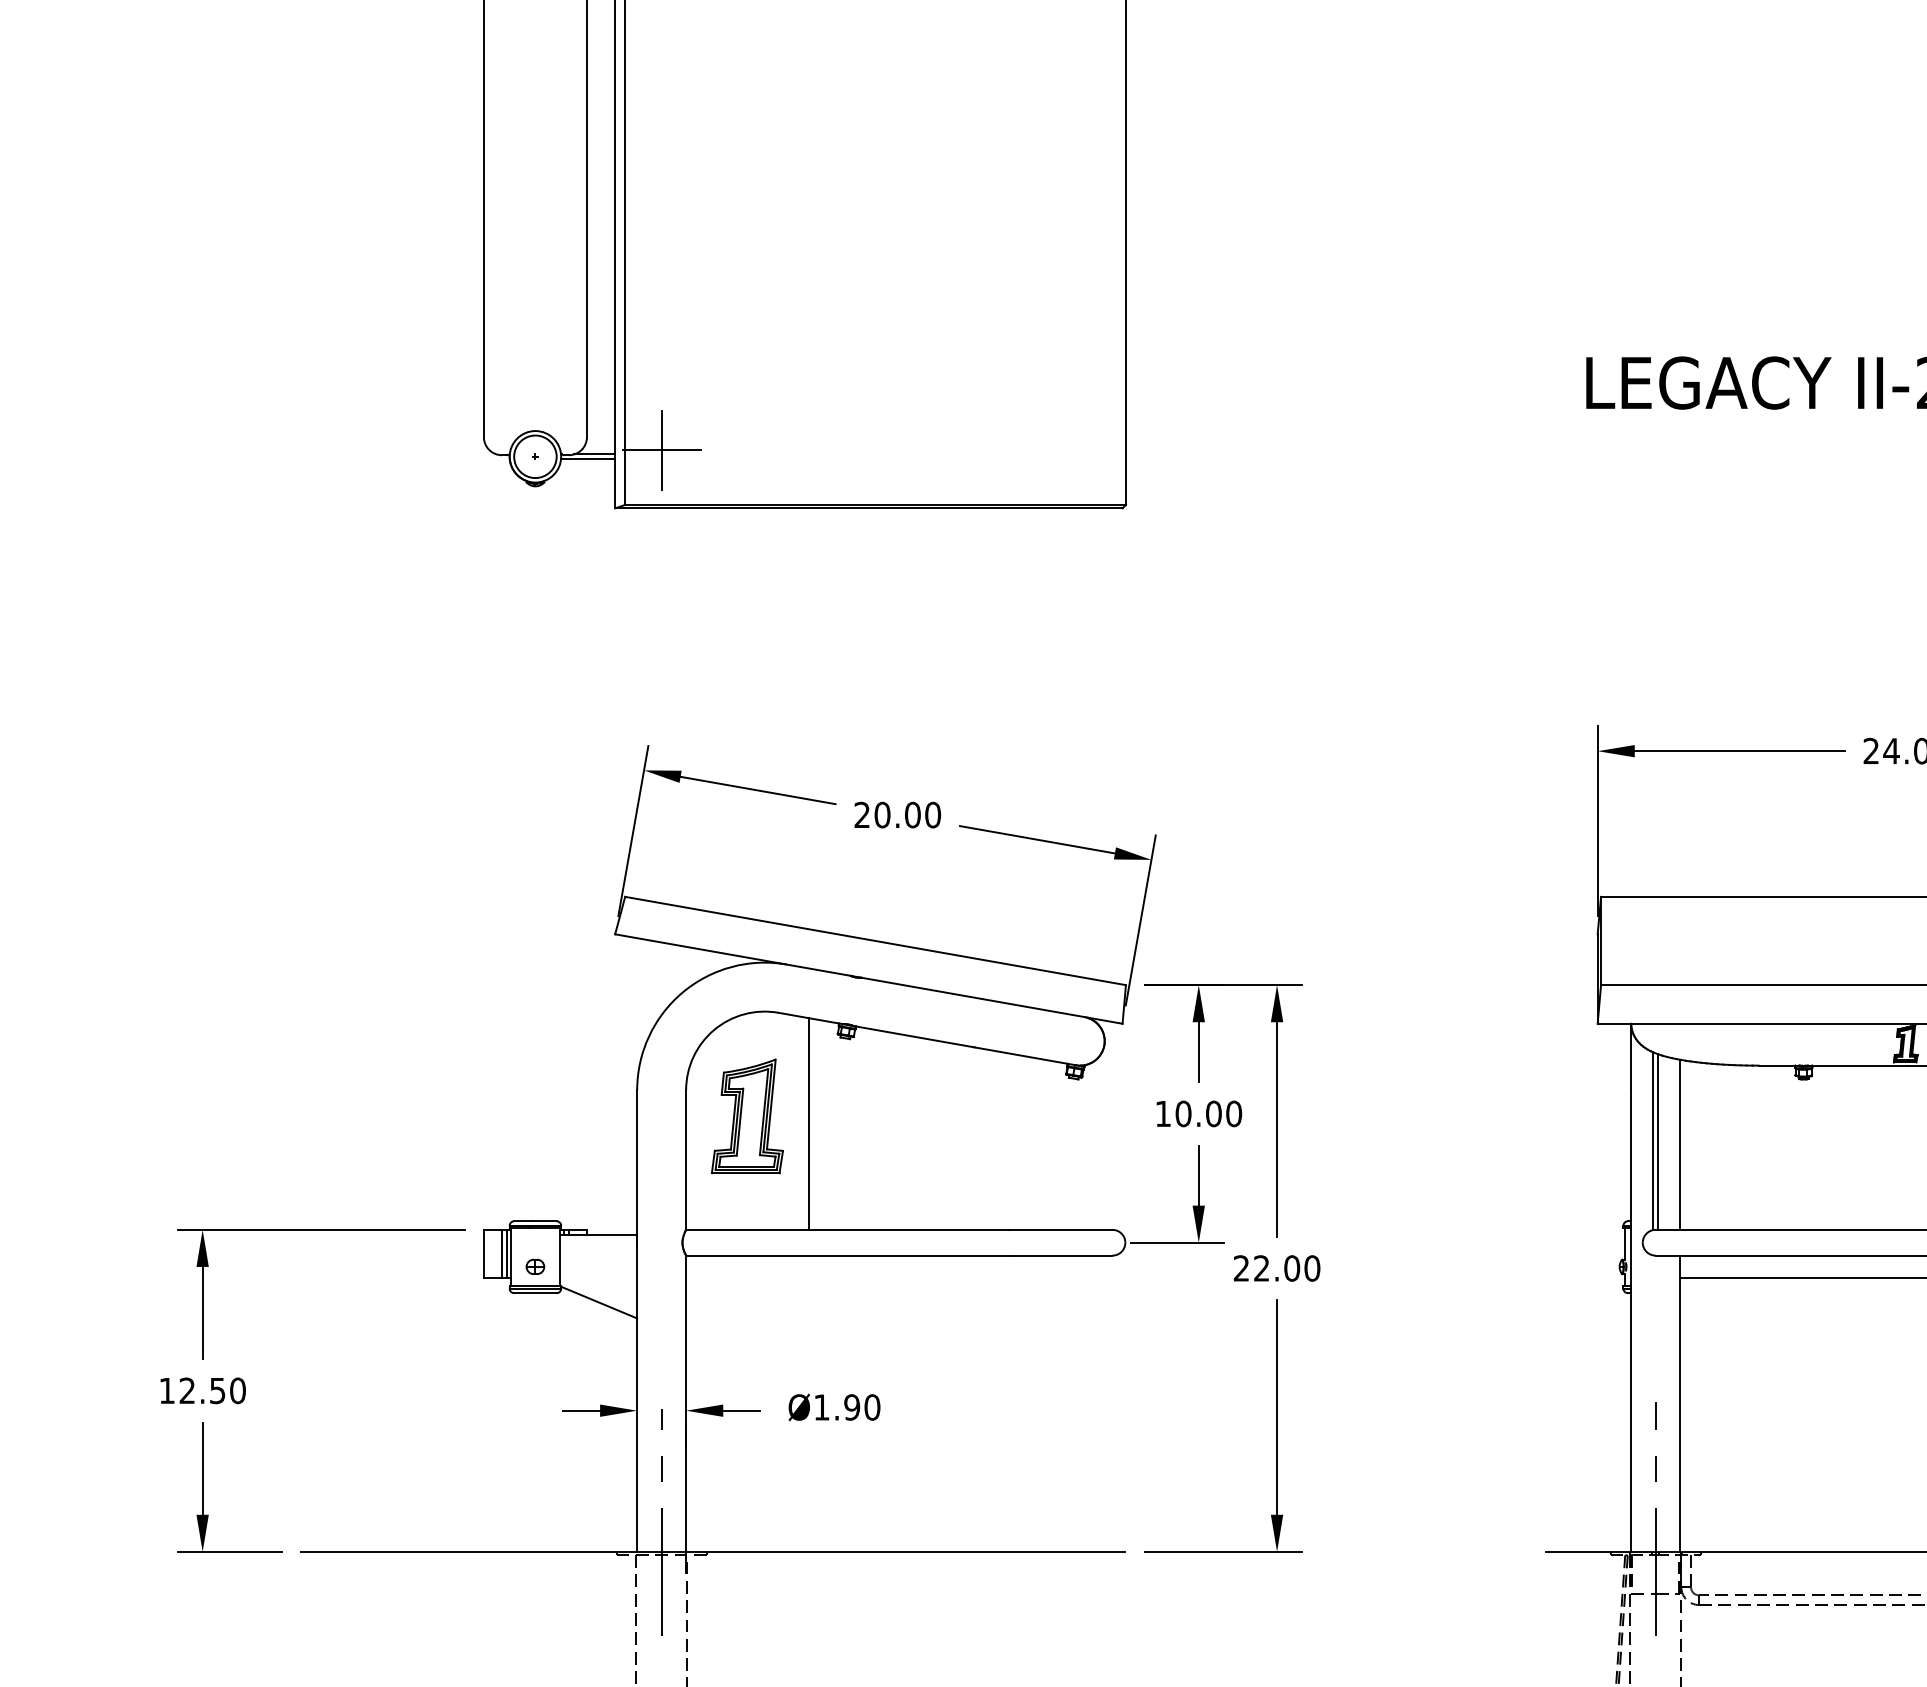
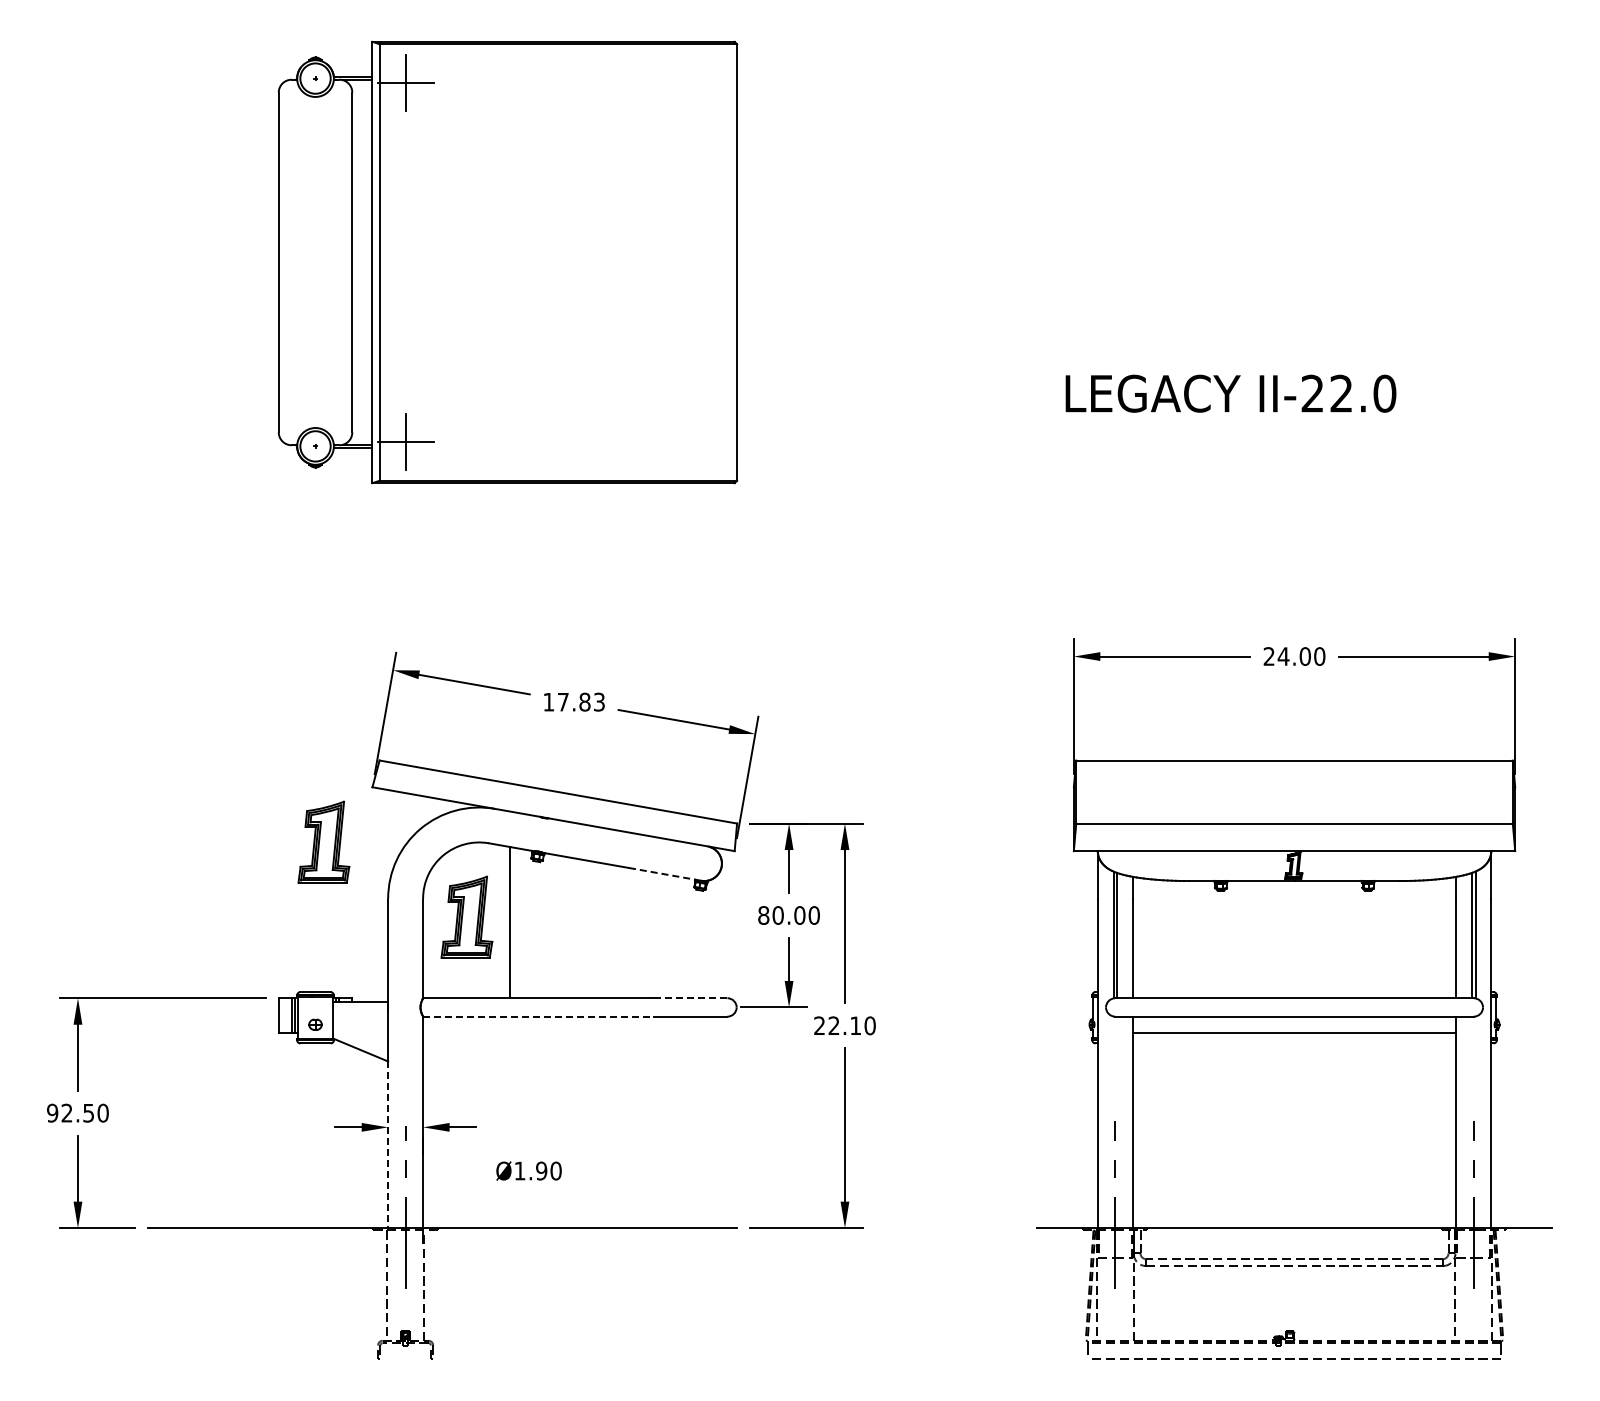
text: (898, 814) -> (574, 701), 20.00 -> 17.83
part: (546, 1010) -> (323, 841), added
line: (1025, 1056) -> (665, 874), solid -> dashed
text: (1162, 1113) -> (763, 915), 10.00 -> 80.00
line: (1060, 1230) -> (690, 998), solid -> dashed
line: (849, 1255) -> (539, 1016), solid -> dashed
text: (1291, 1268) -> (855, 1025), 22.00 -> 22.10
text: (166, 1389) -> (52, 1112), 12.50 -> 92.50
text: (833, 1406) -> (528, 1170), moved
line: (637, 1436) -> (388, 1145), solid -> dashed

